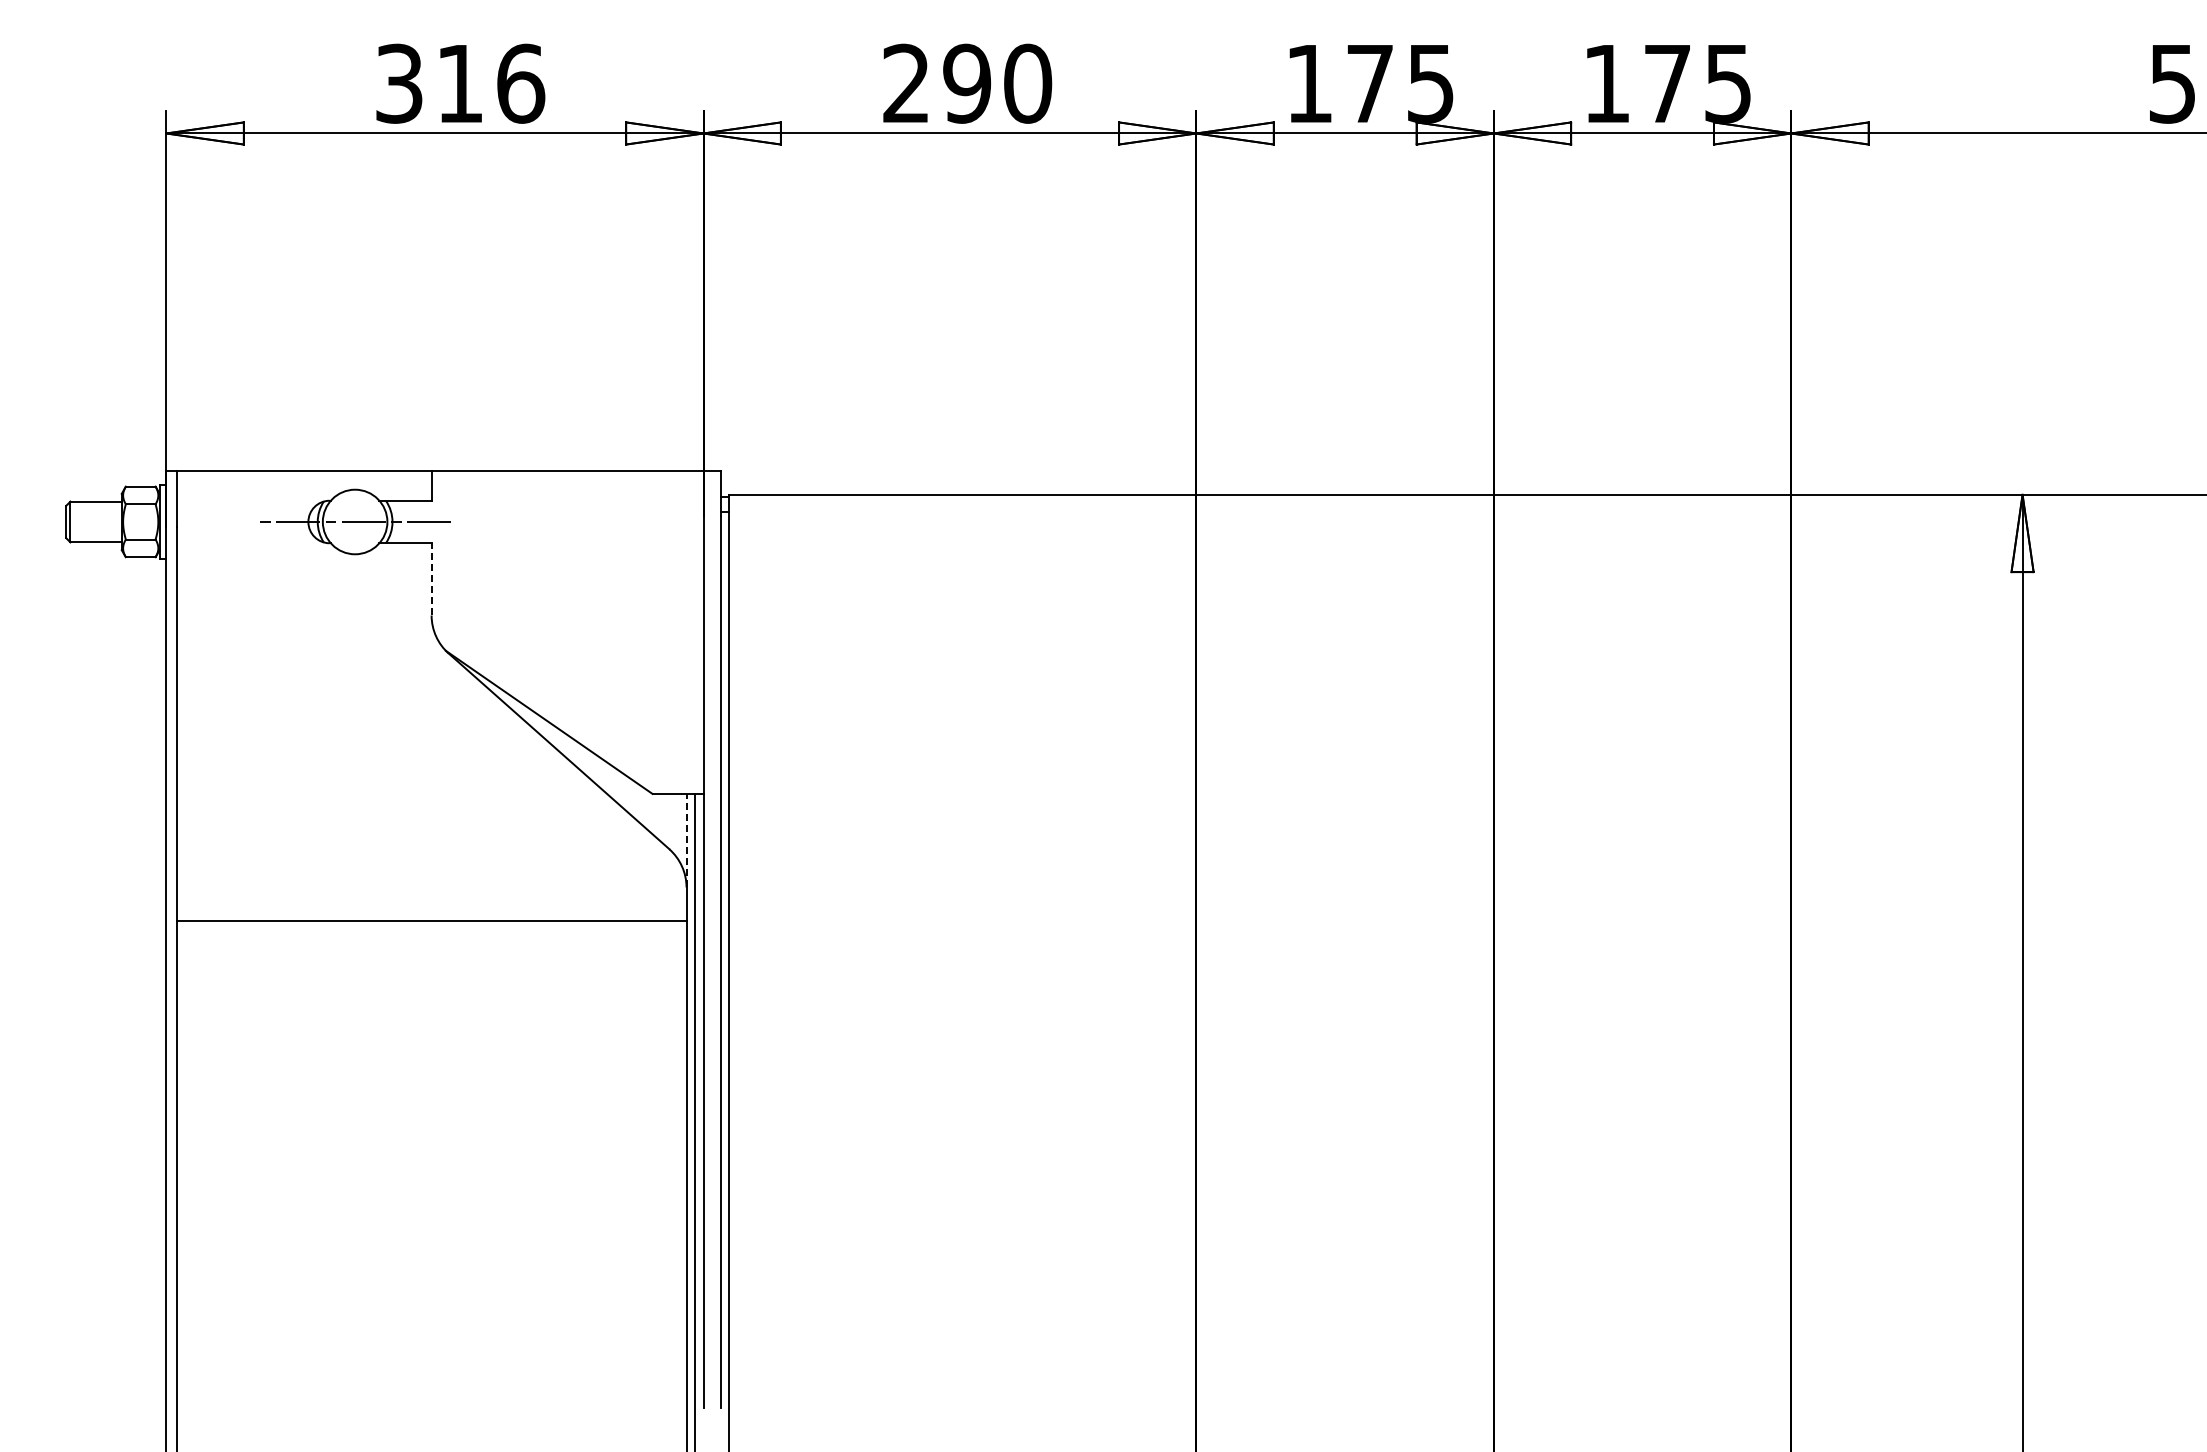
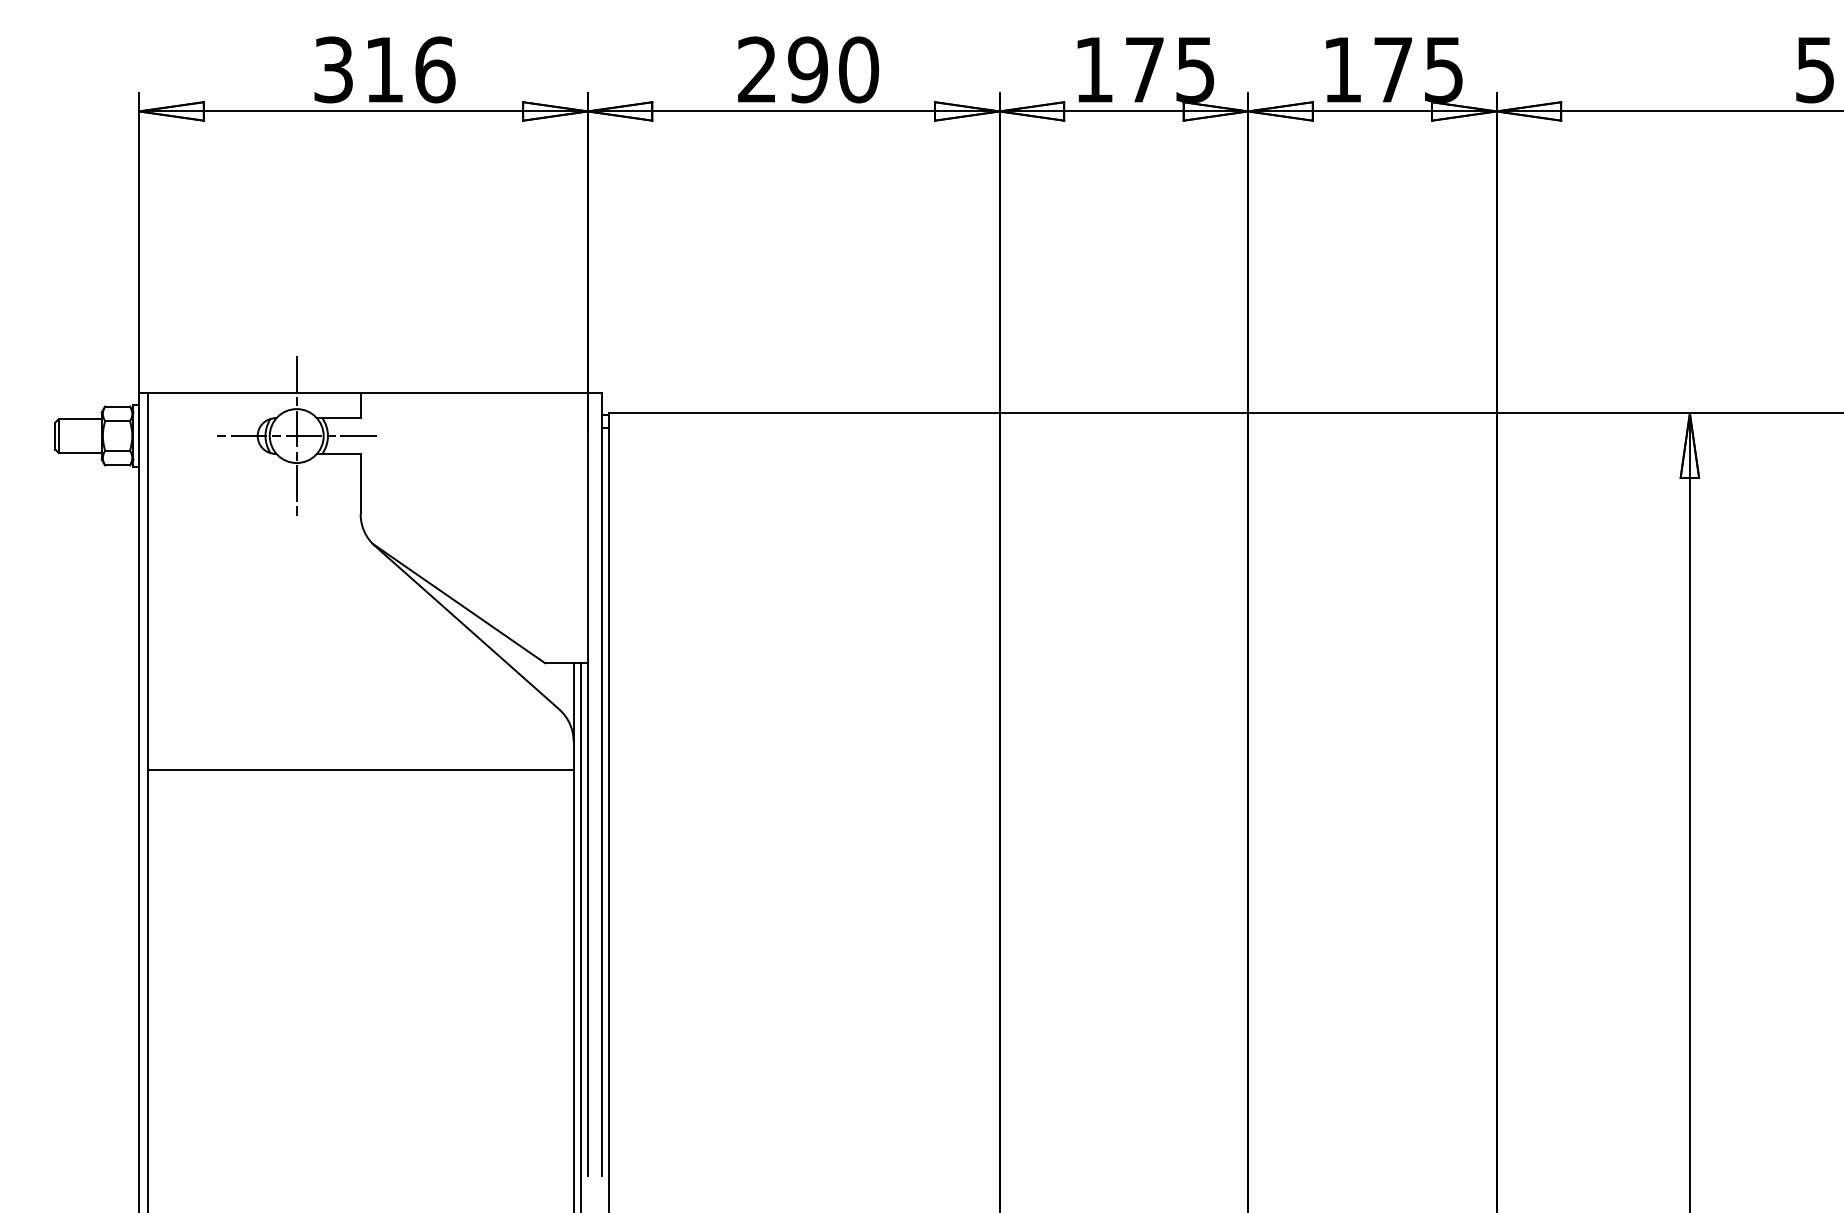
line: (355, 521) -> (297, 435), added
line: (431, 578) -> (360, 483), dashed -> solid
line: (686, 840) -> (573, 702), dashed -> solid

